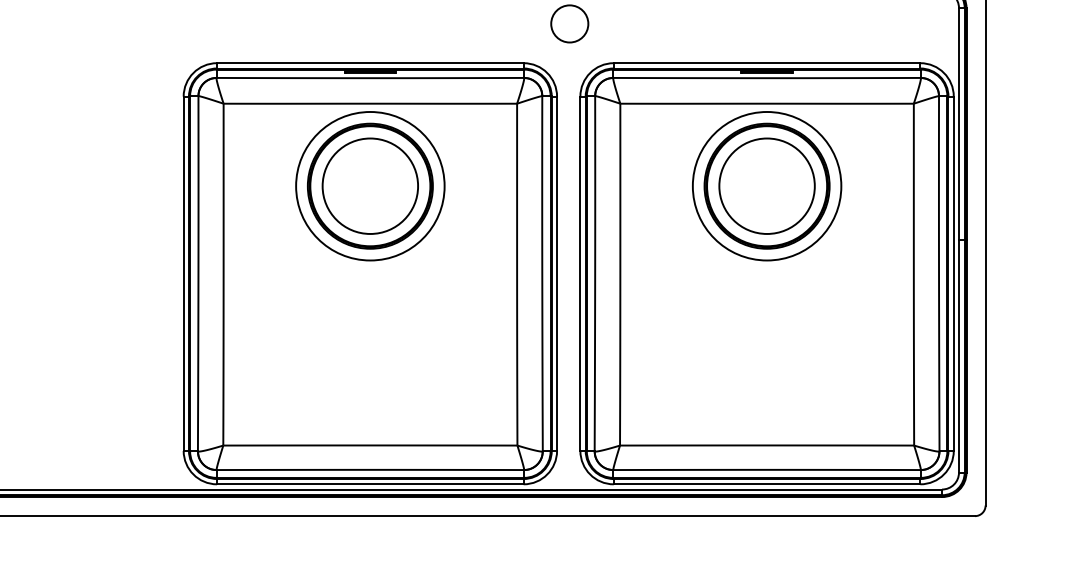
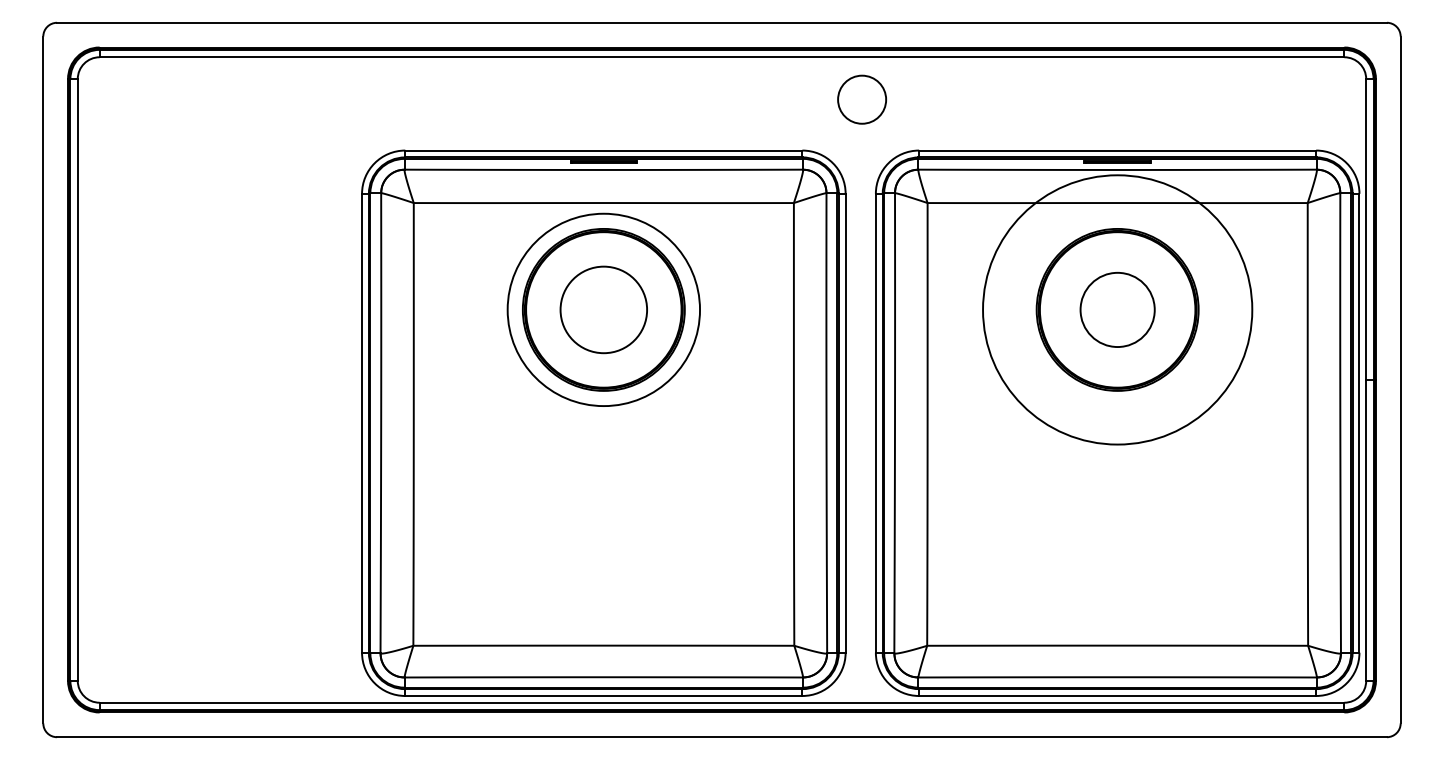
circle: (370, 185) -> (603, 309), size x0.7
circle: (766, 185) -> (1117, 309), size x0.6
circle: (766, 185) -> (1117, 309), size x1.4

